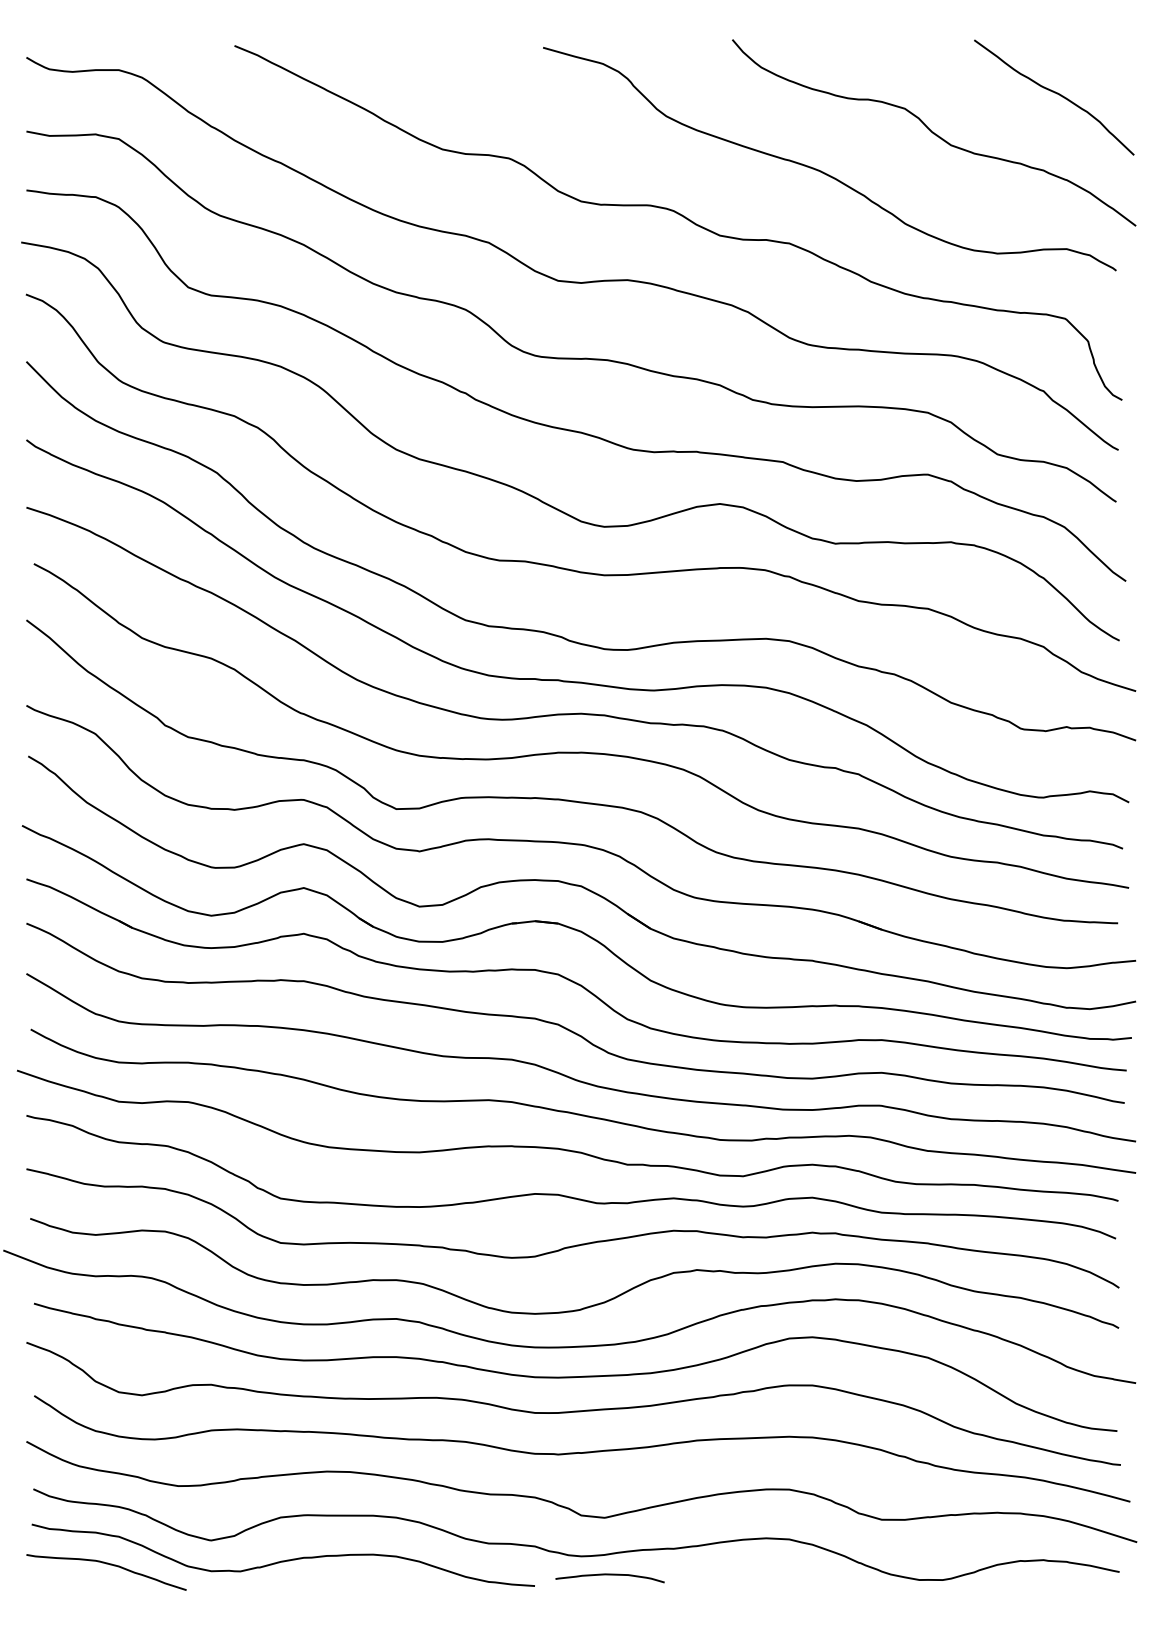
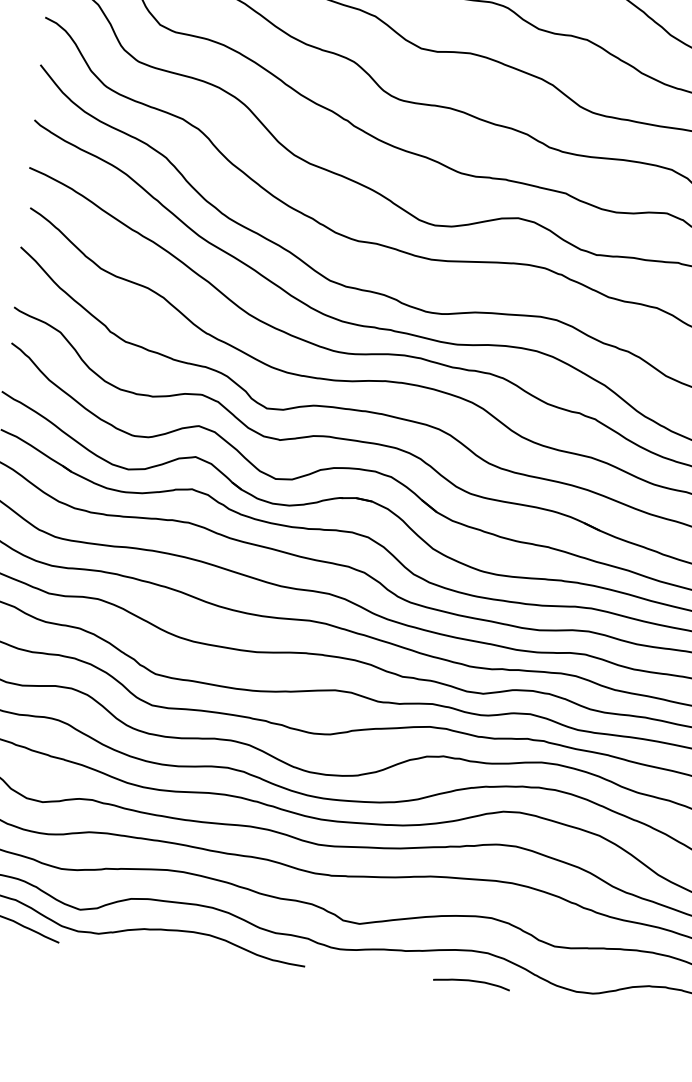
curve: (609, 1575) -> (471, 981), moved

